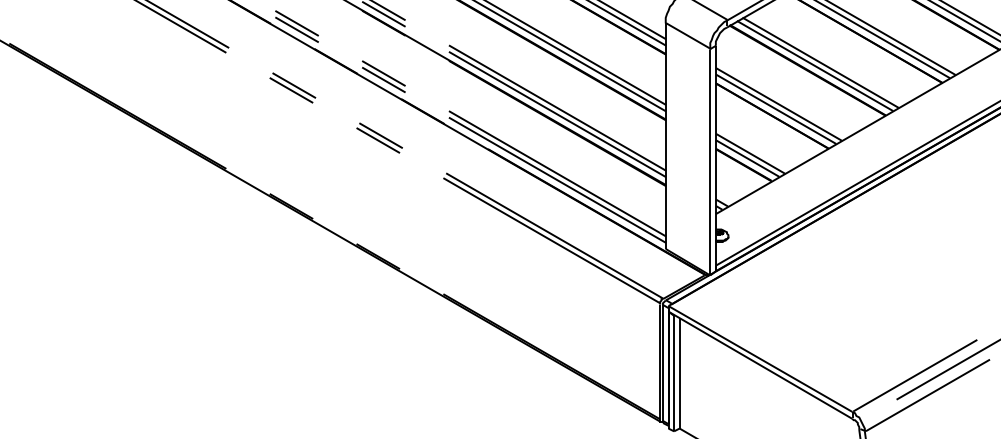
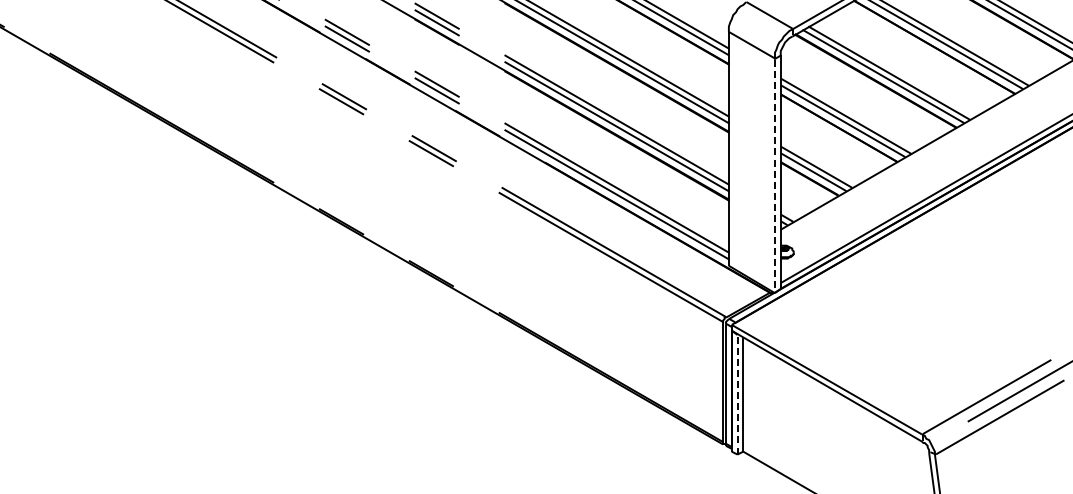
line: (709, 162) -> (774, 176), solid -> dashed
line: (674, 373) -> (737, 394), solid -> dashed

